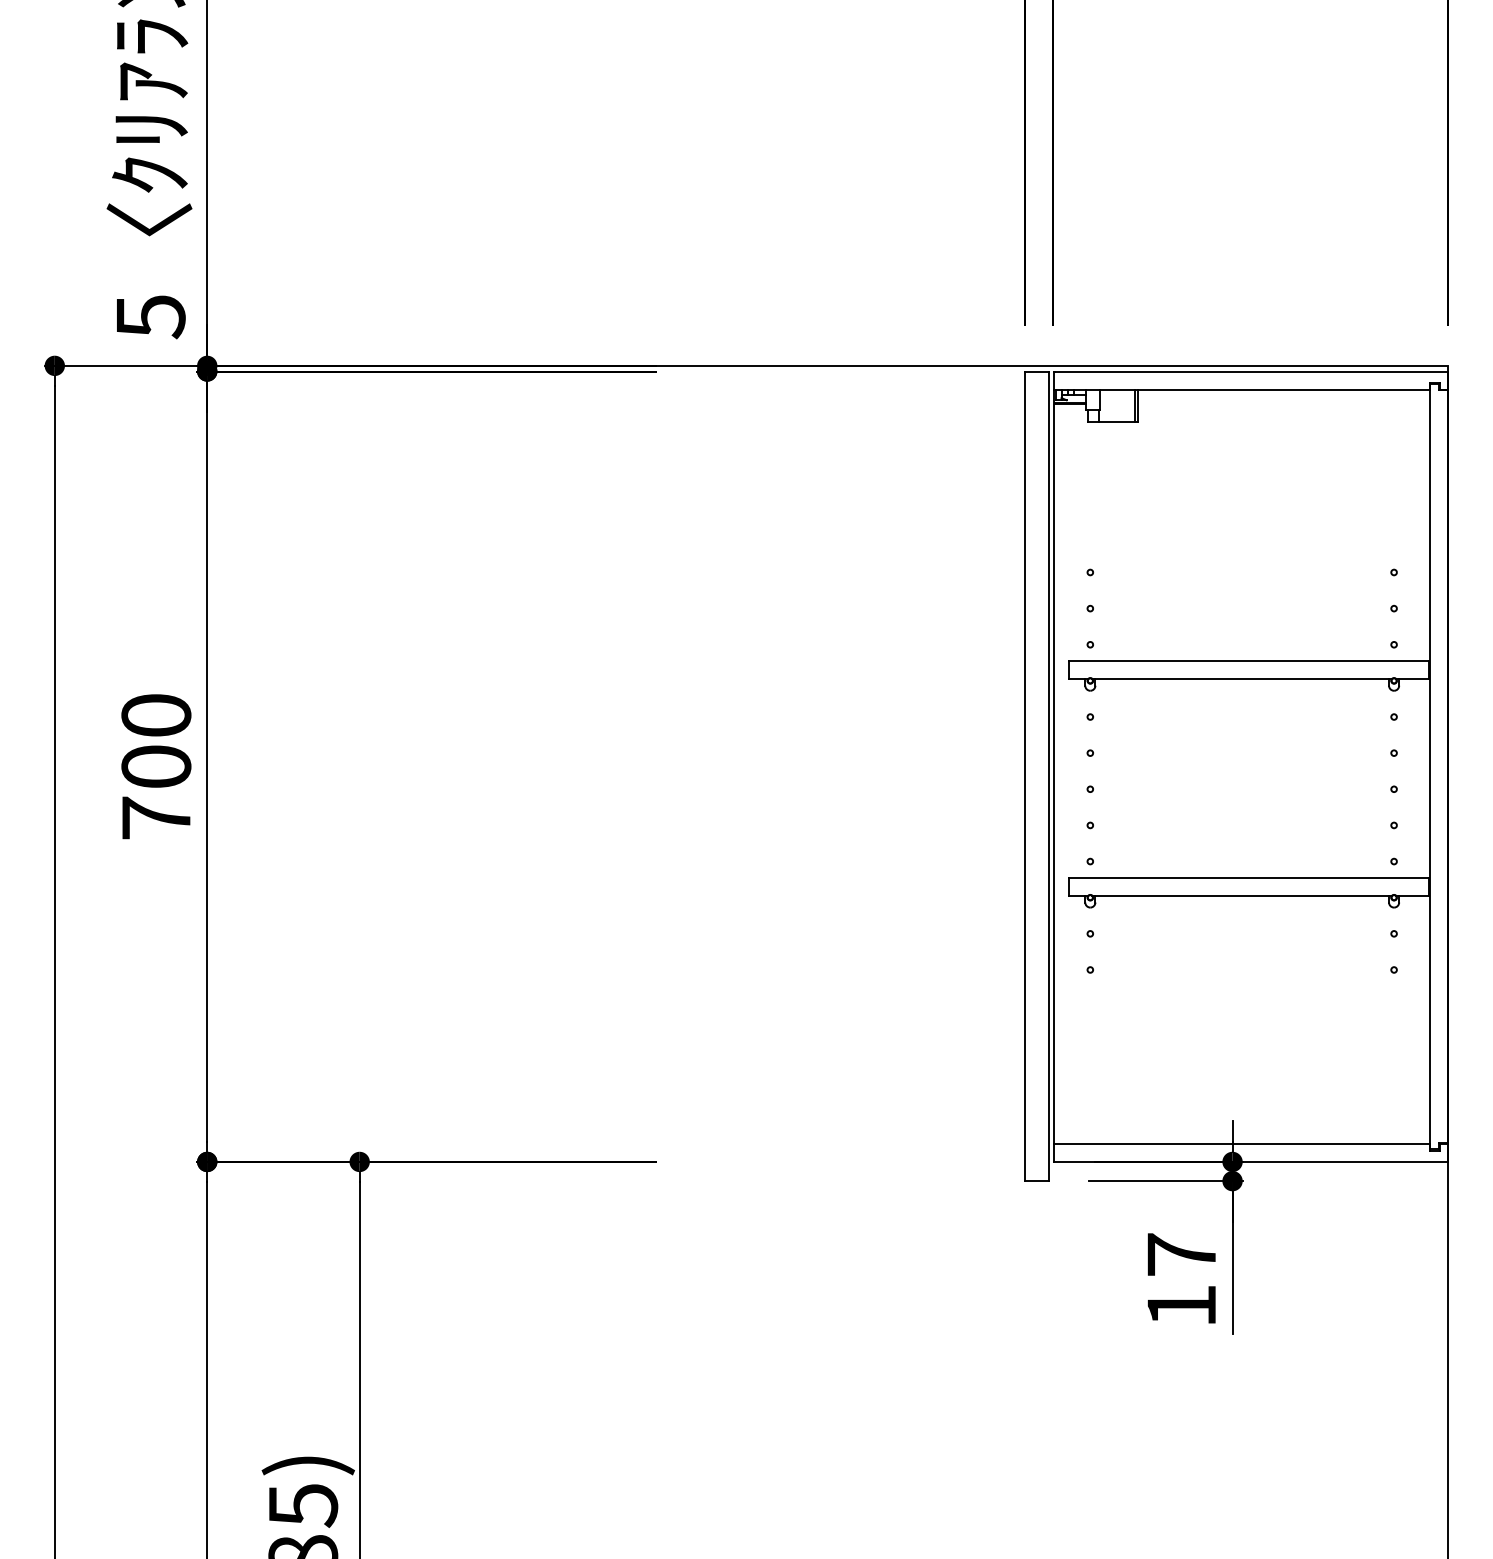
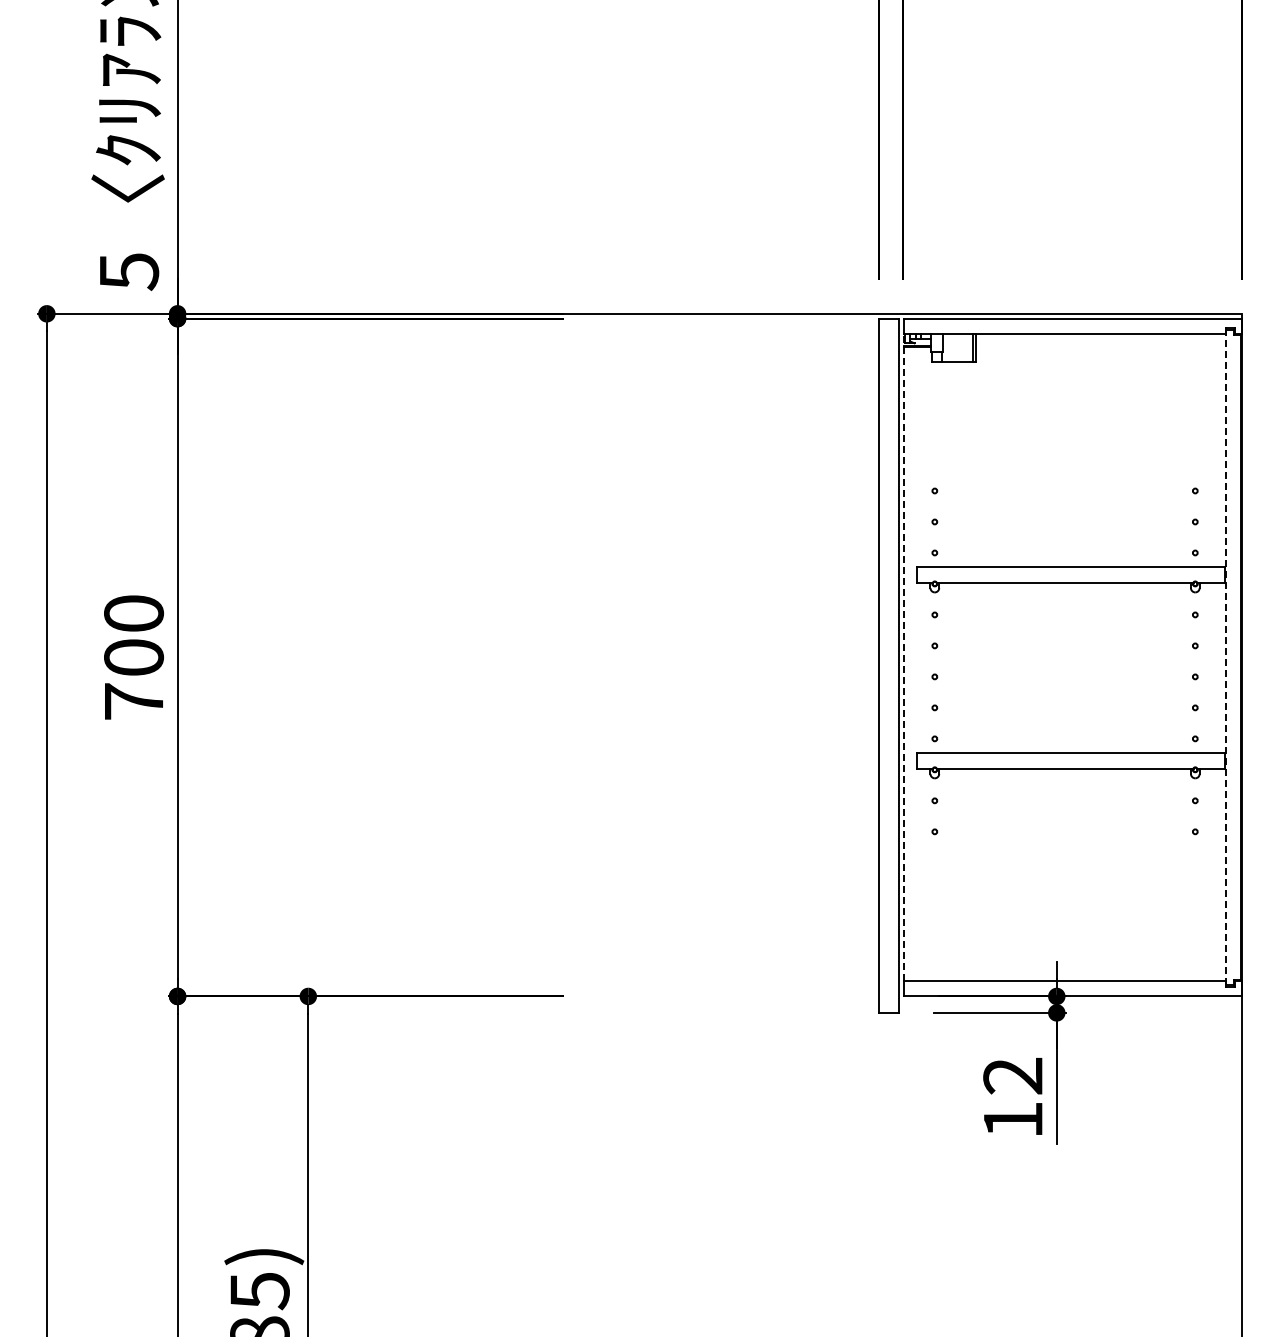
line: (1053, 766) -> (903, 657), solid -> dashed
line: (1429, 766) -> (1225, 657), solid -> dashed
text: (1180, 1254) -> (1012, 1075), 17 -> 12

